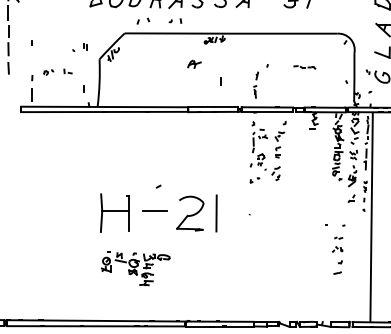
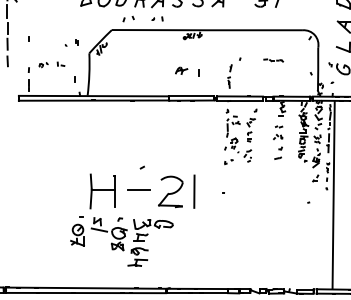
part: (194, 63) -> (181, 70), moved
part: (338, 255) -> (278, 142), moved
part: (135, 268) -> (121, 241), size x1.67

